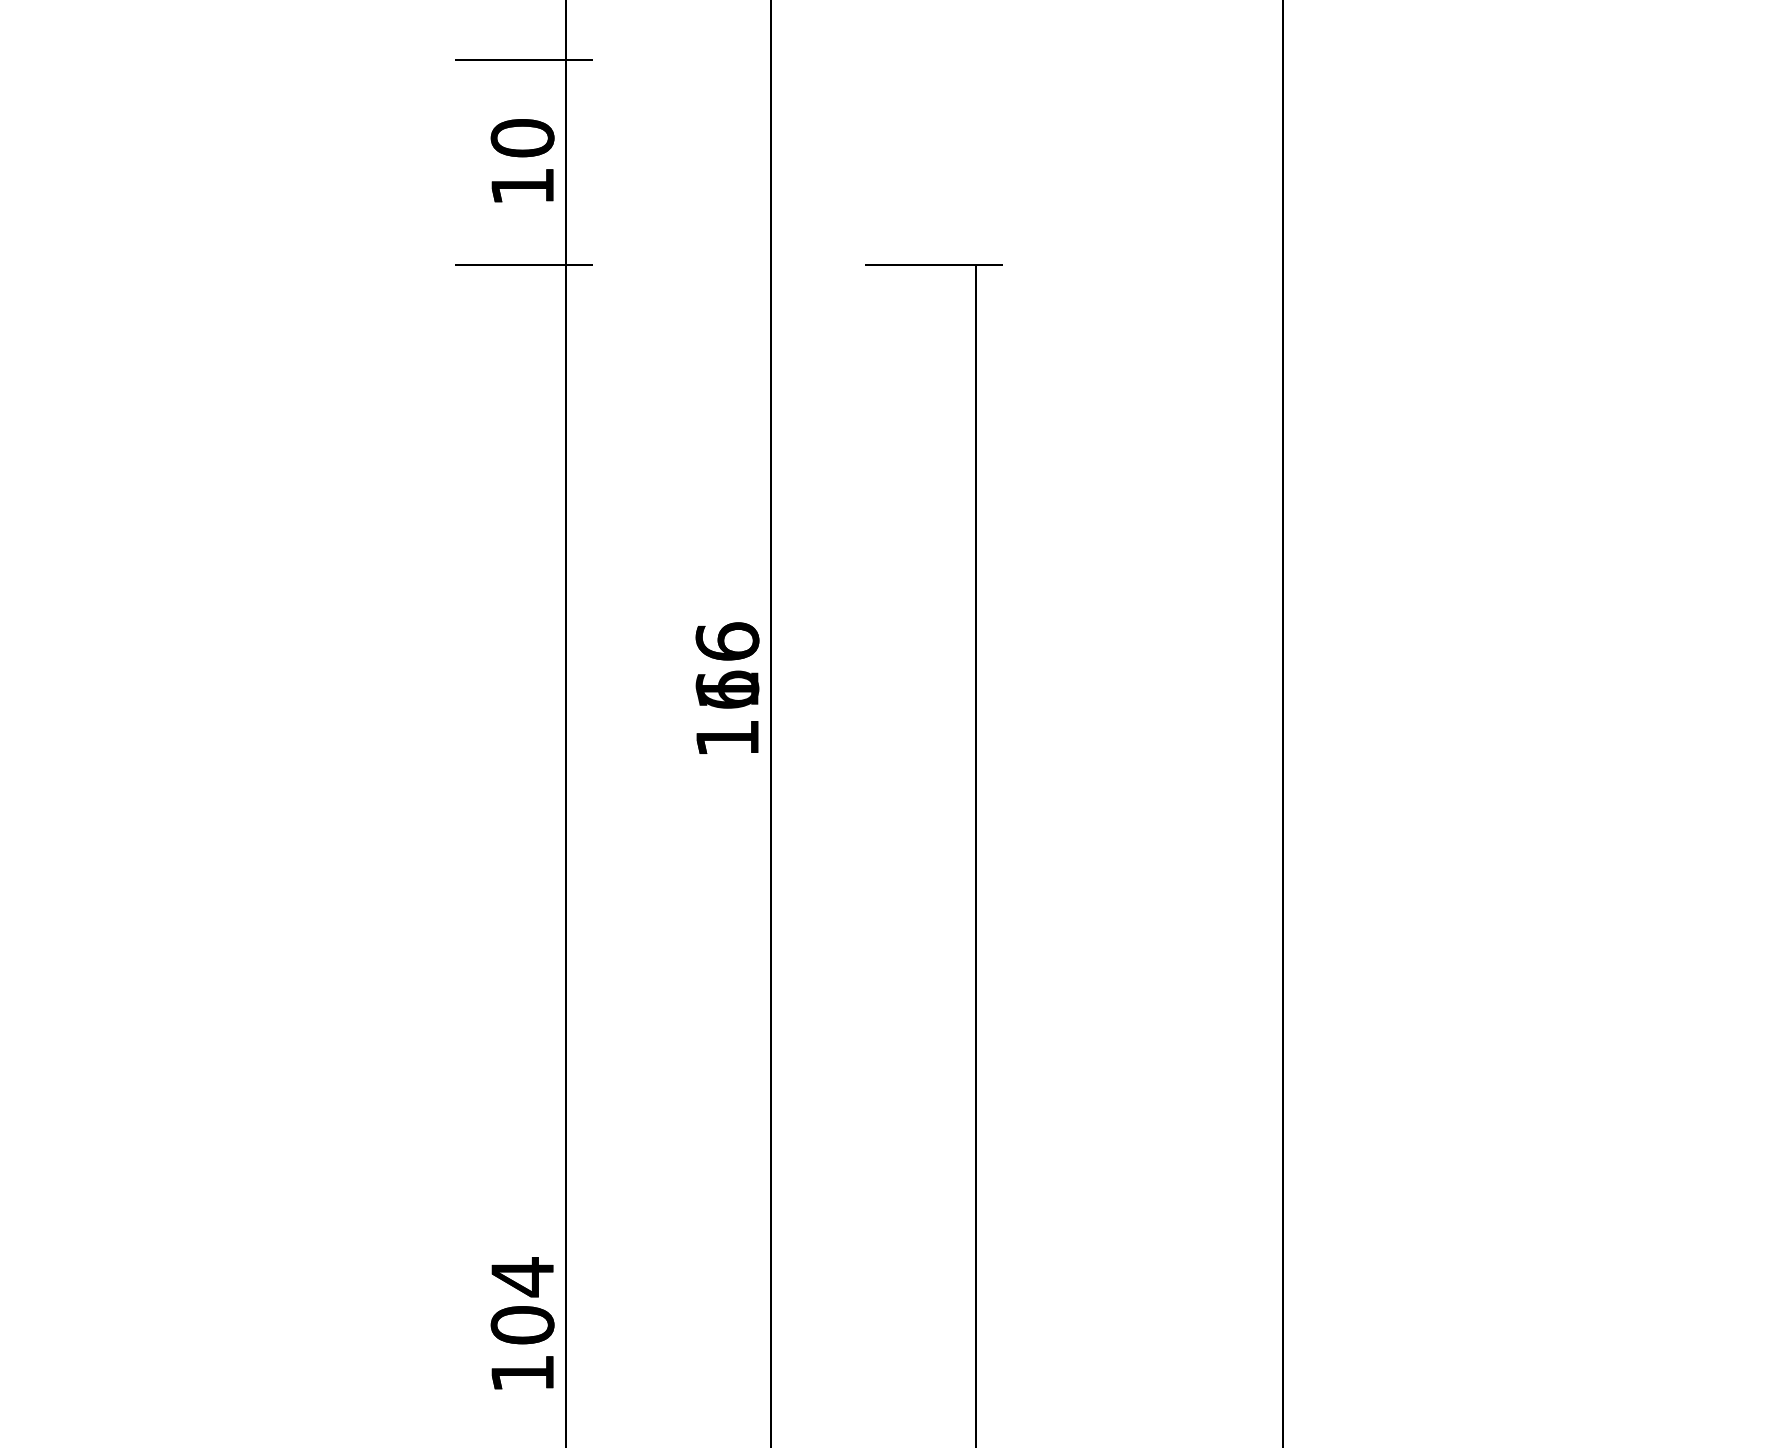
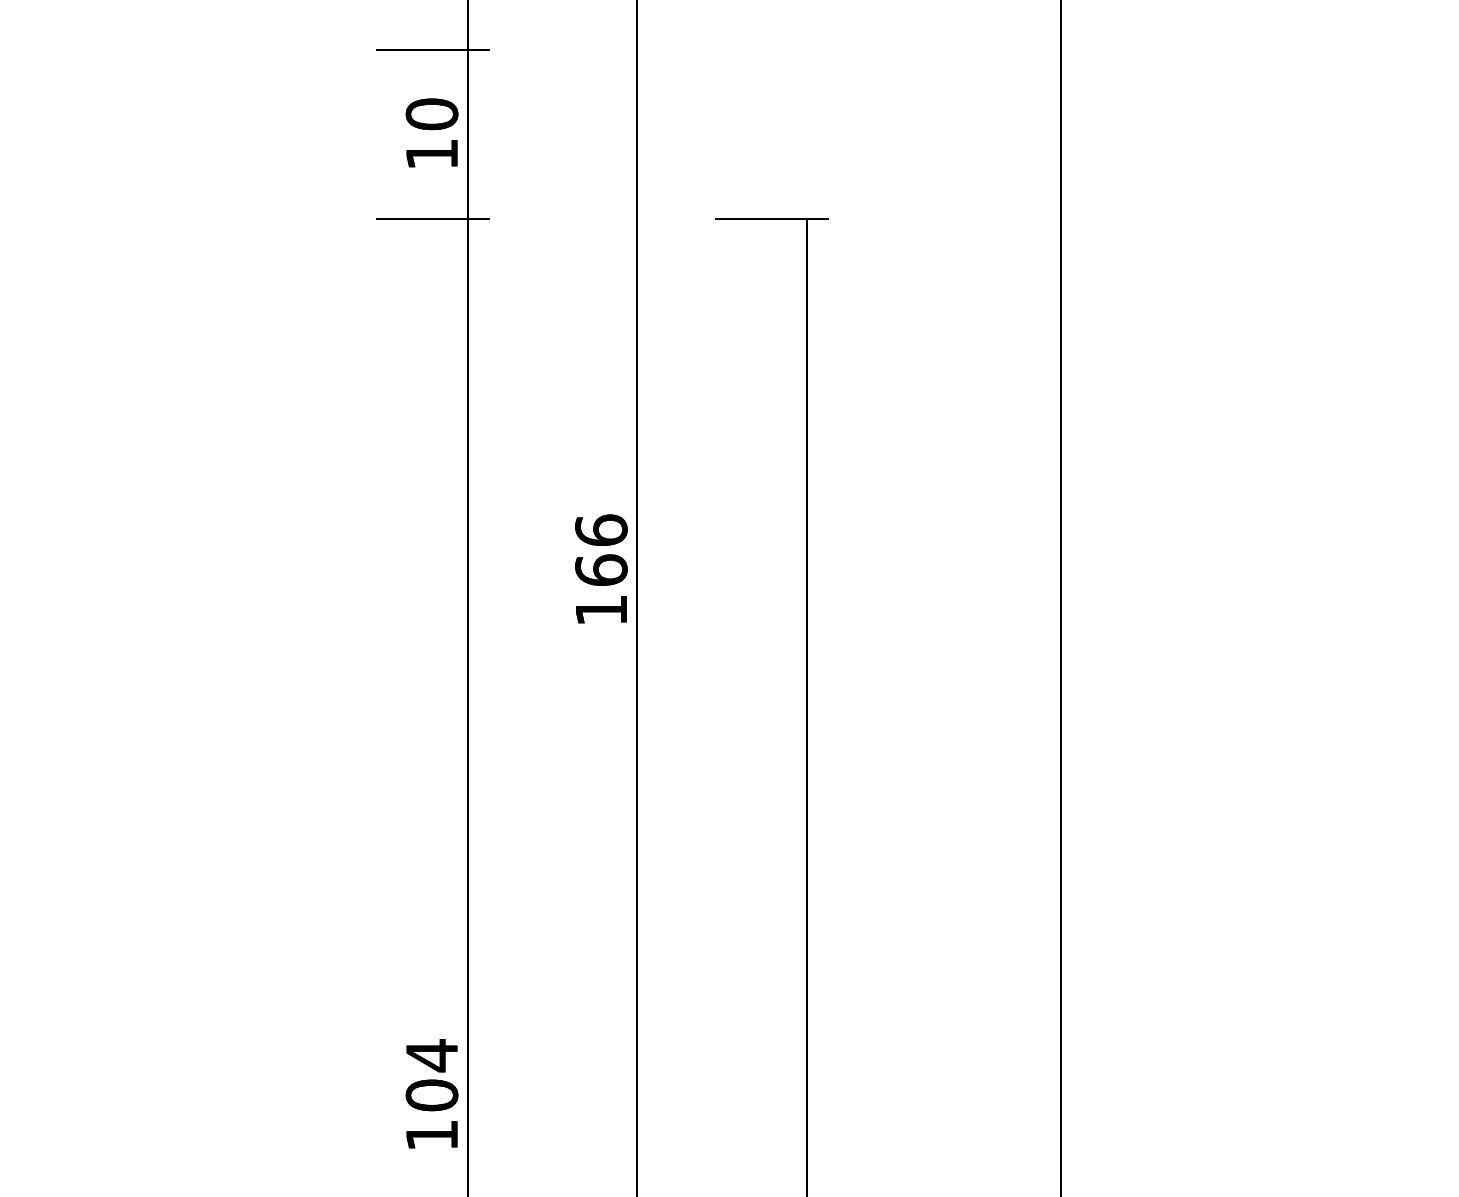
text: (727, 689) -> (601, 569), 116 -> 166

